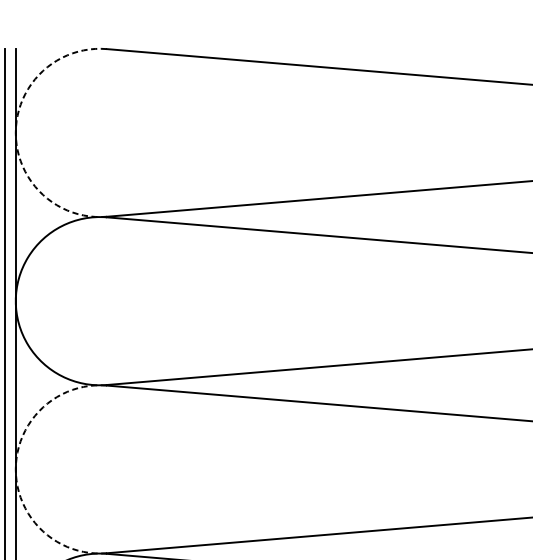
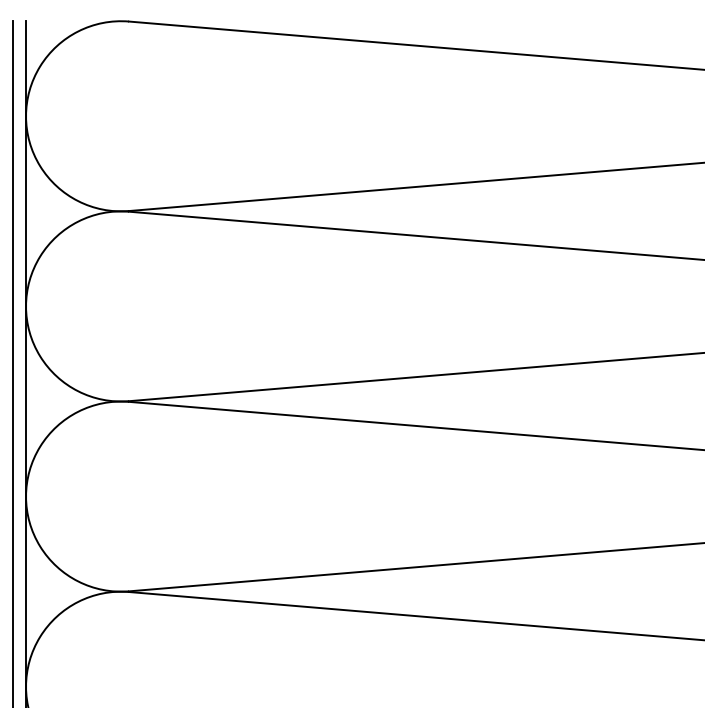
arc: (16, 133) -> (26, 116), dashed -> solid
arc: (16, 469) -> (26, 496), dashed -> solid

